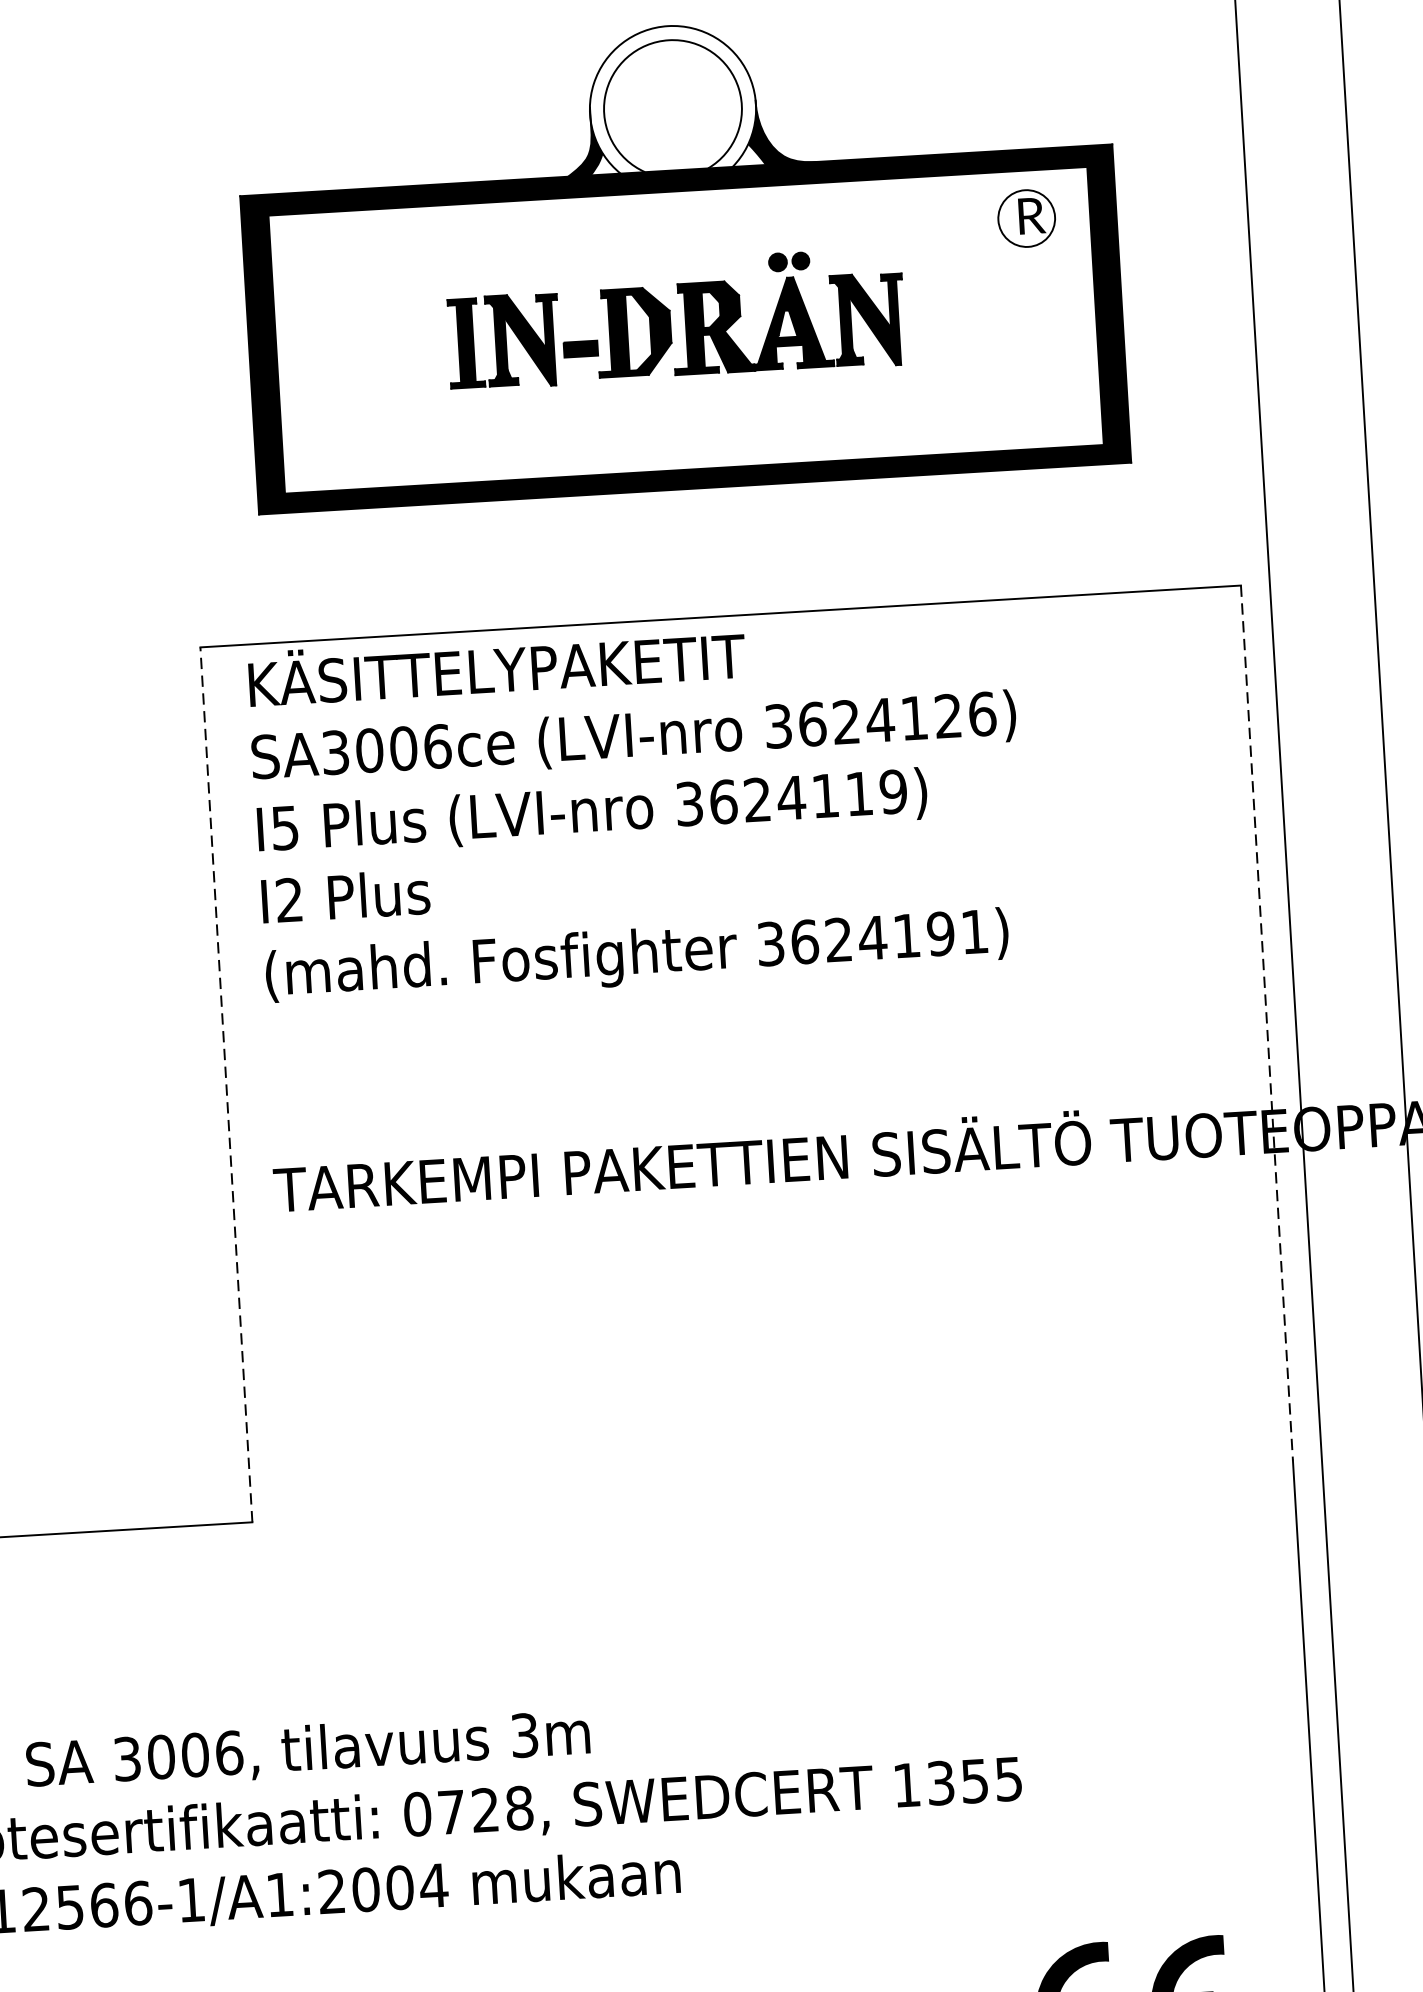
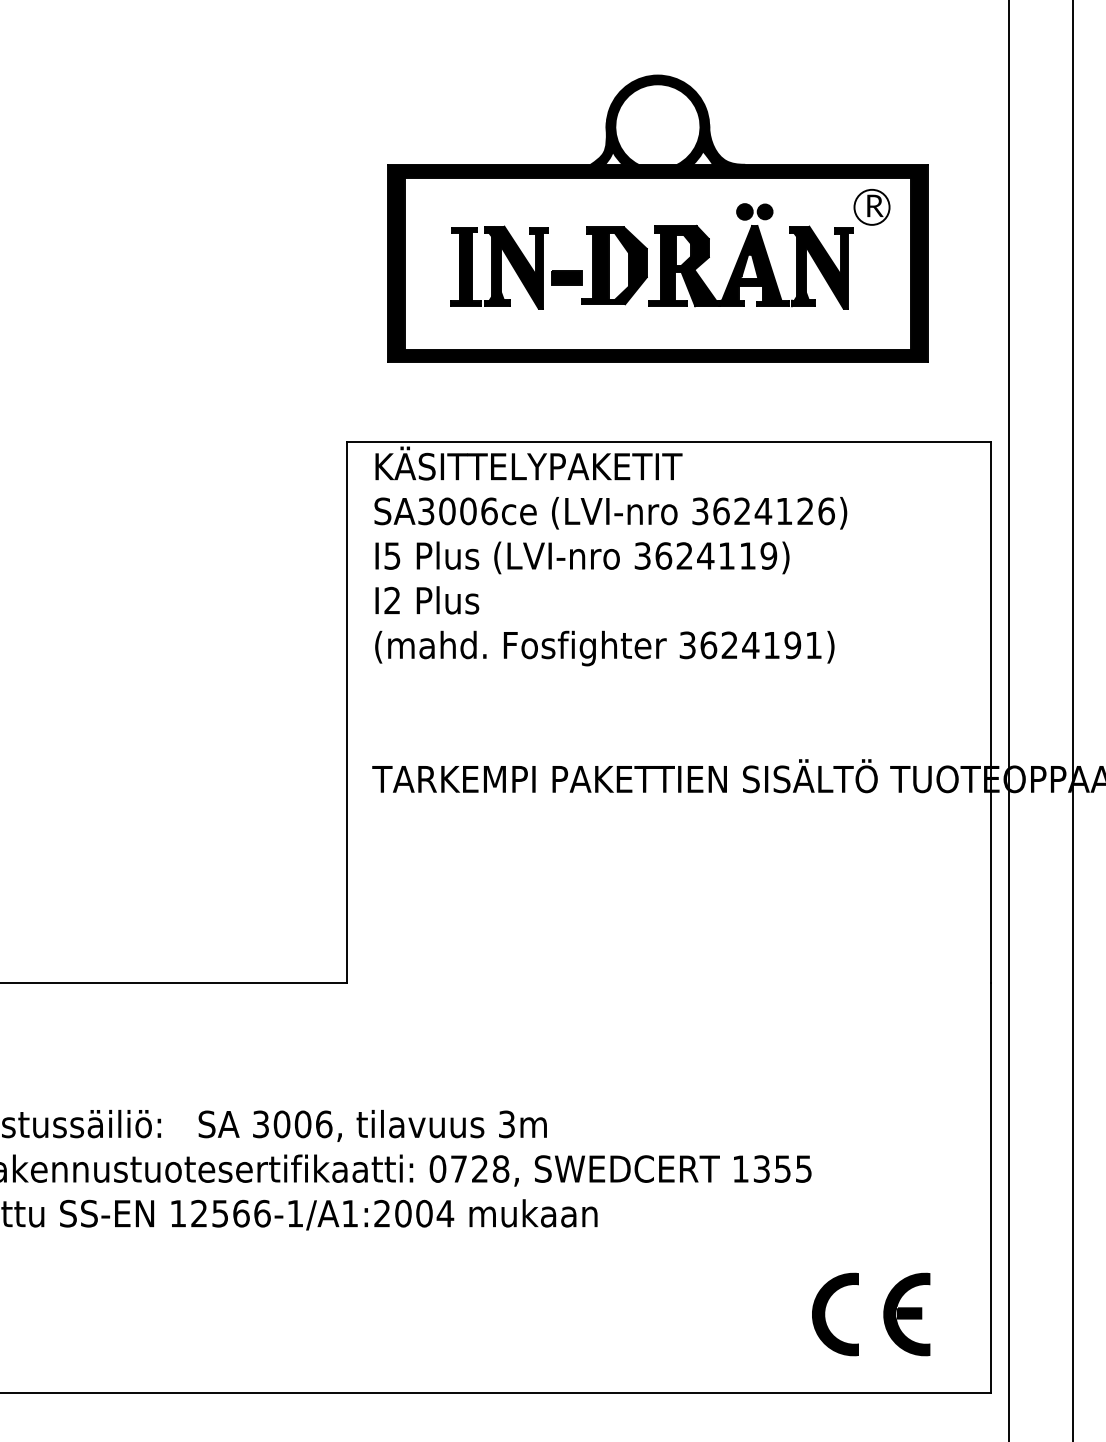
fill: (671, 97) -> (657, 119), added
part: (675, 319) -> (651, 256), size x1.43
line: (1266, 1023) -> (990, 712), dashed -> solid
line: (225, 1085) -> (346, 712), dashed -> solid

